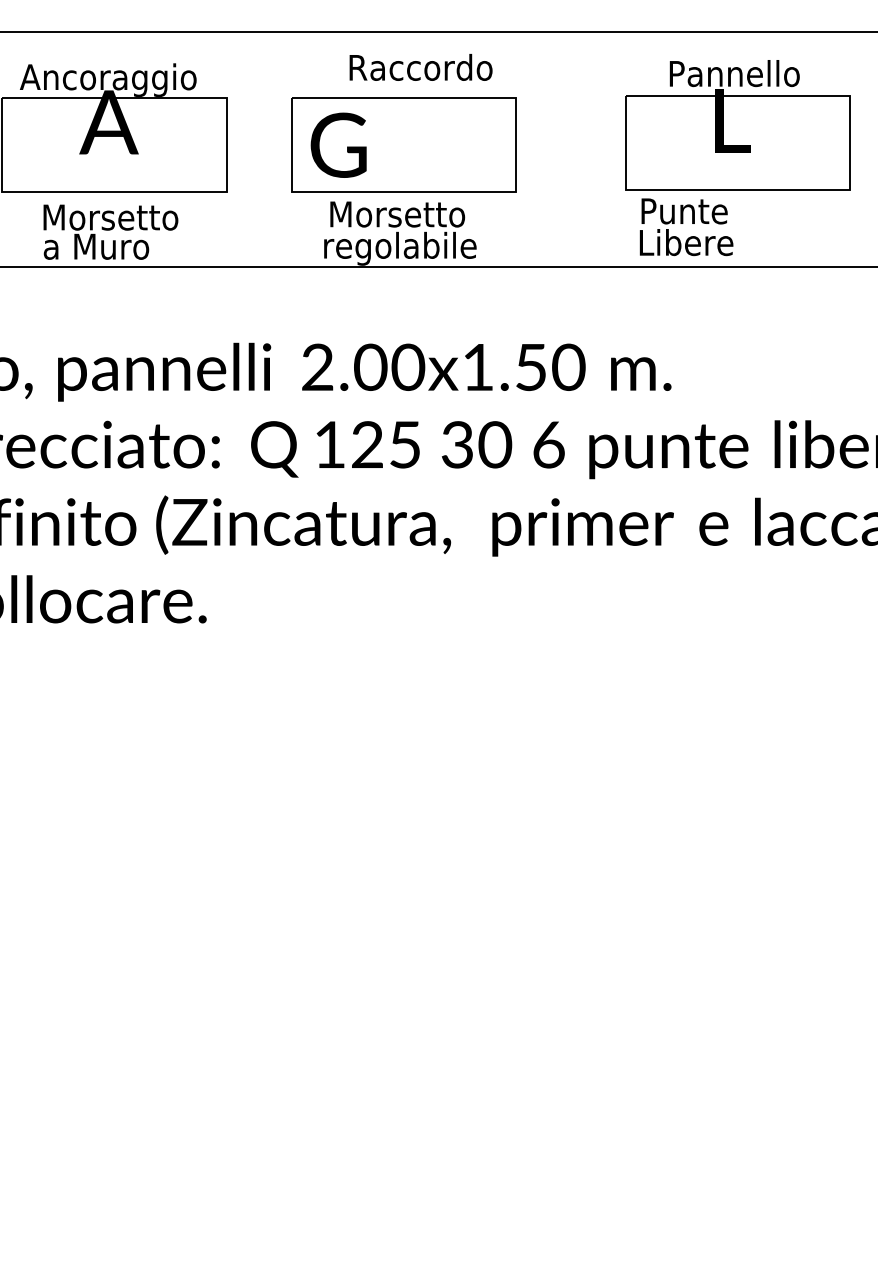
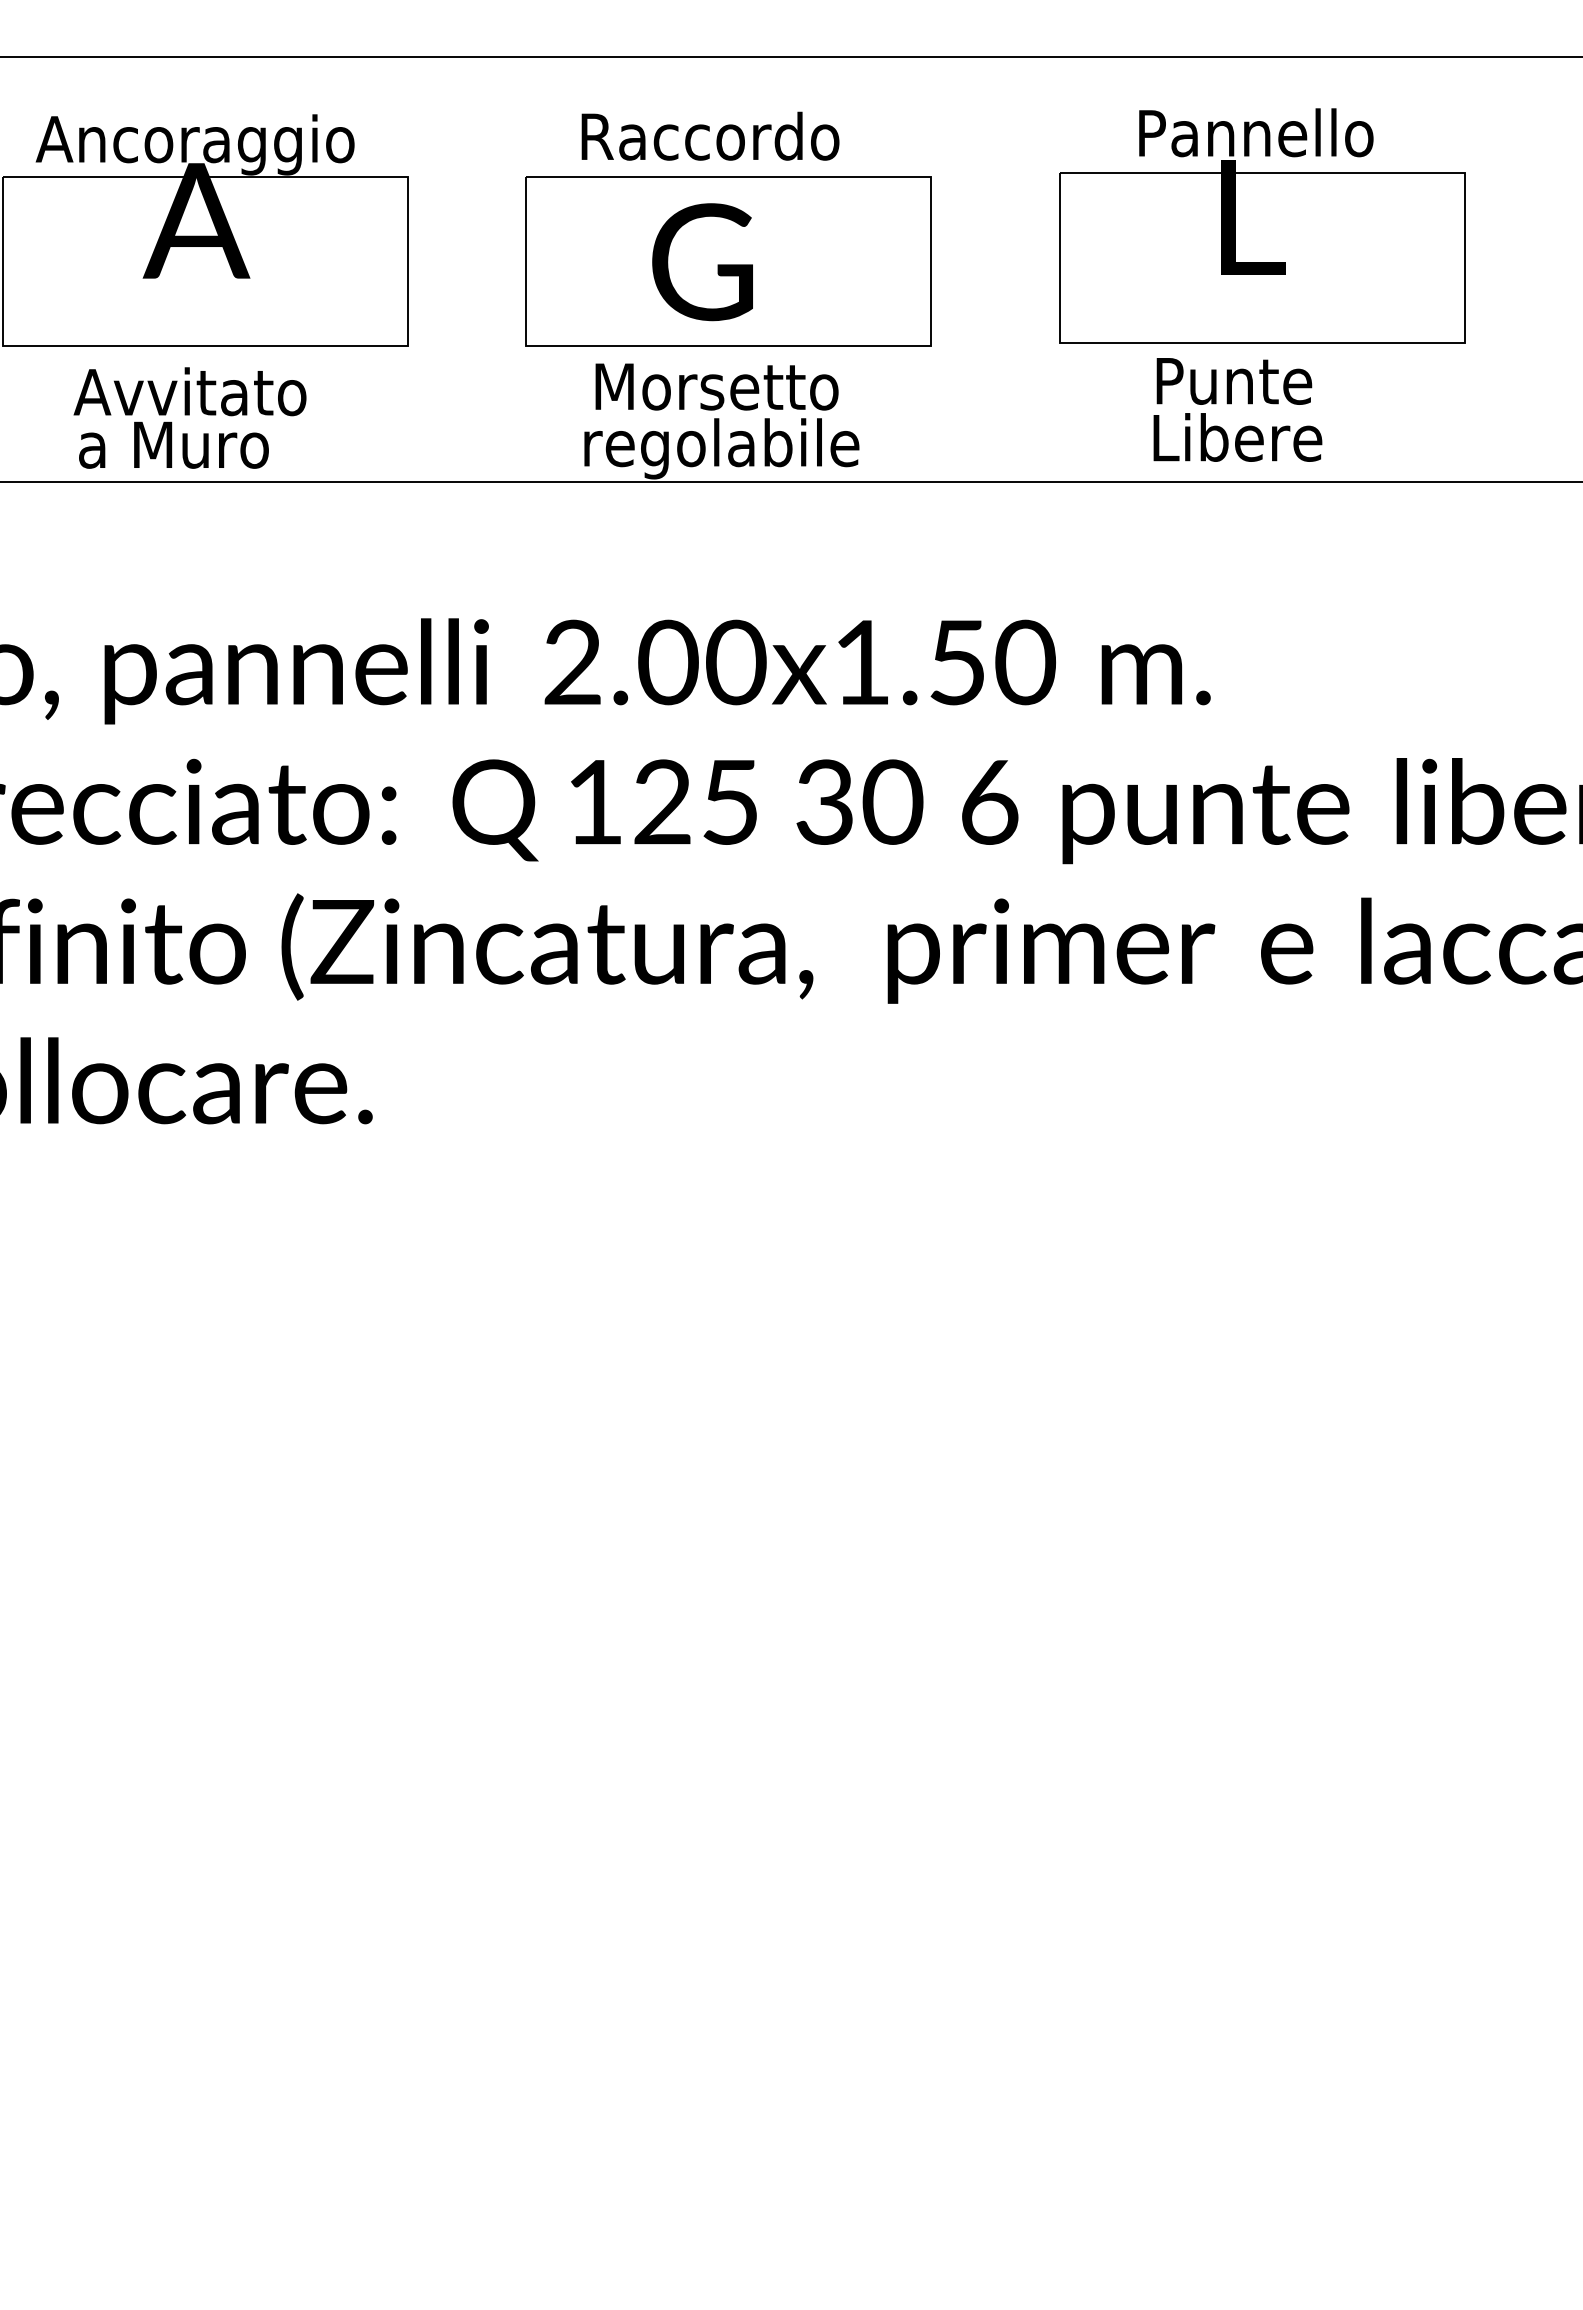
text: (420, 67) -> (709, 136), moved
part: (737, 125) -> (1261, 226), moved
text: (338, 144) -> (702, 260), moved
text: (109, 216) -> (197, 390), Morsetto -> Avvitato

